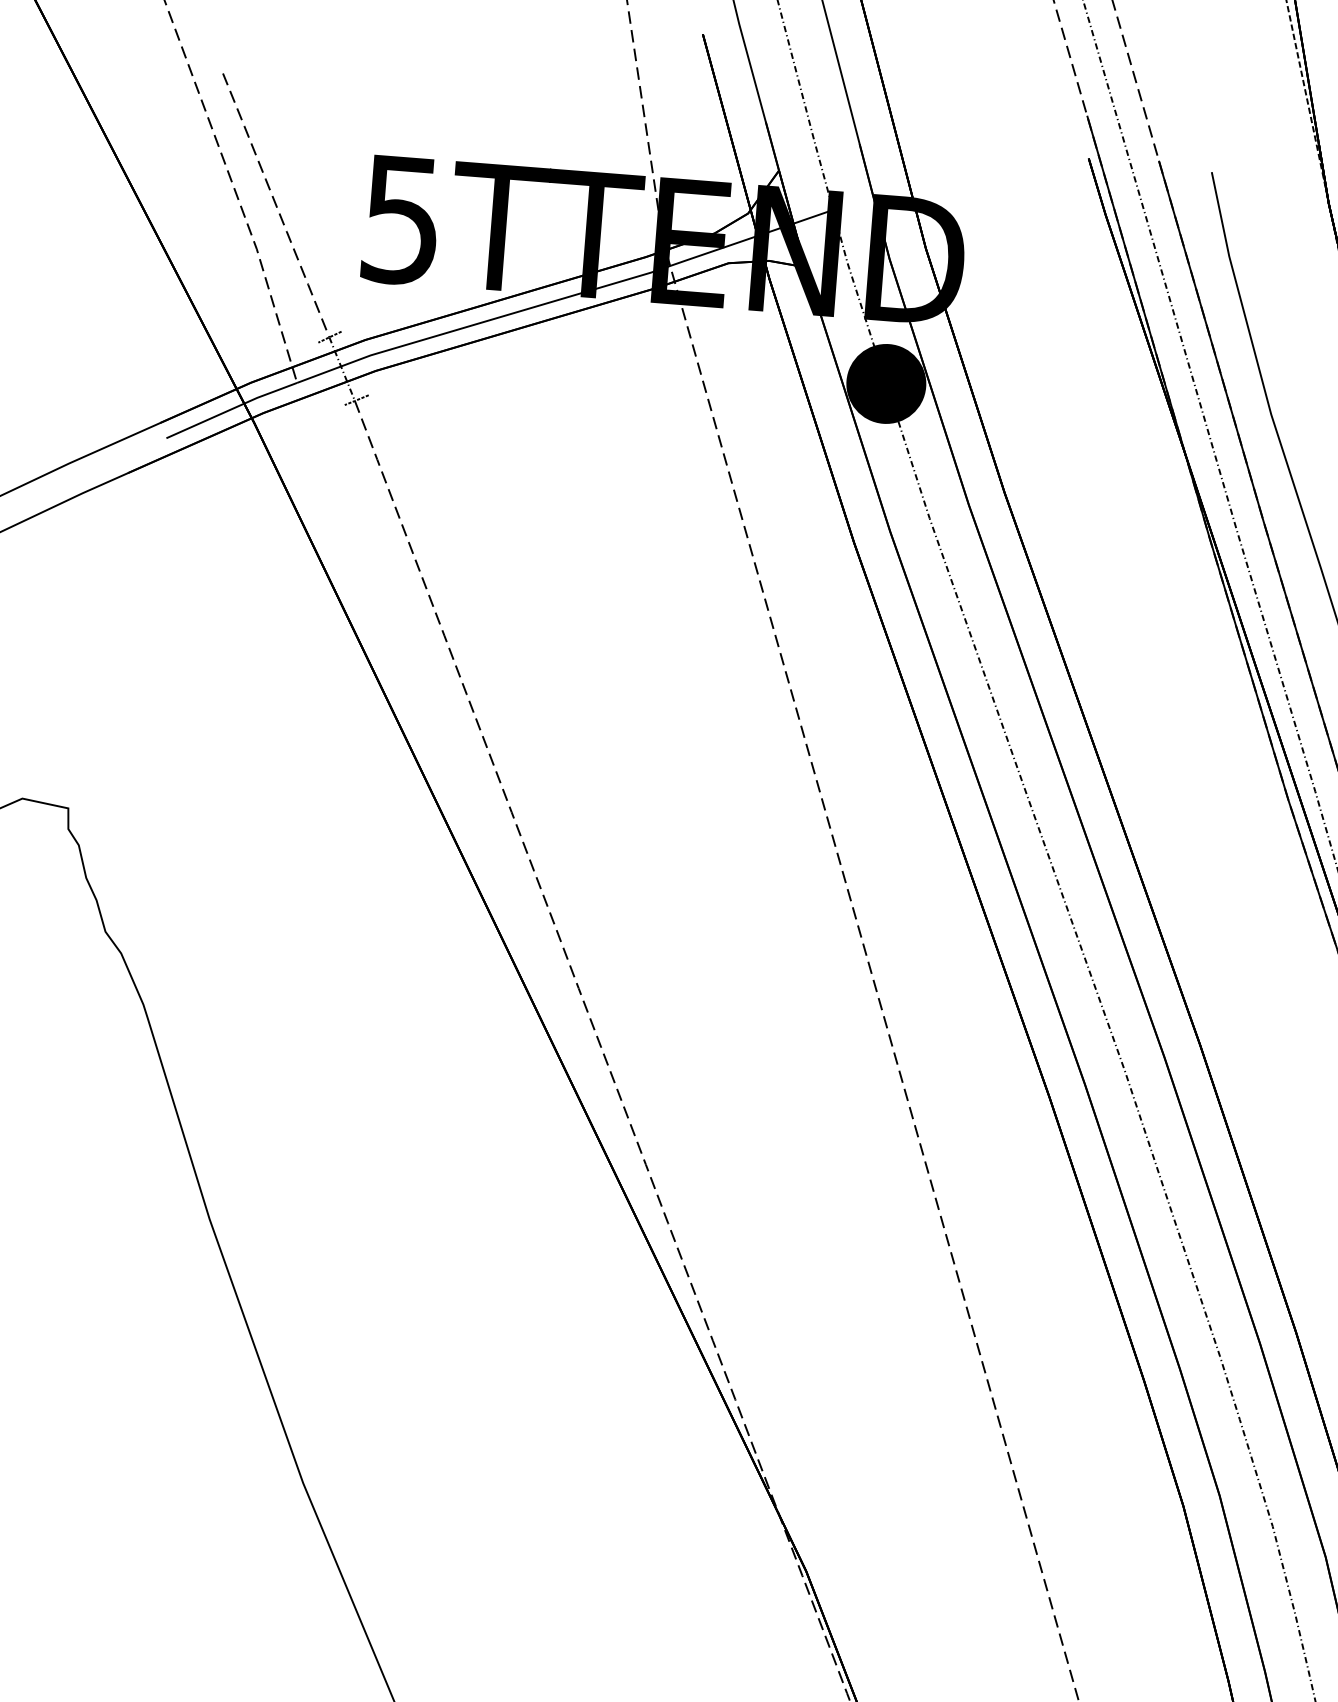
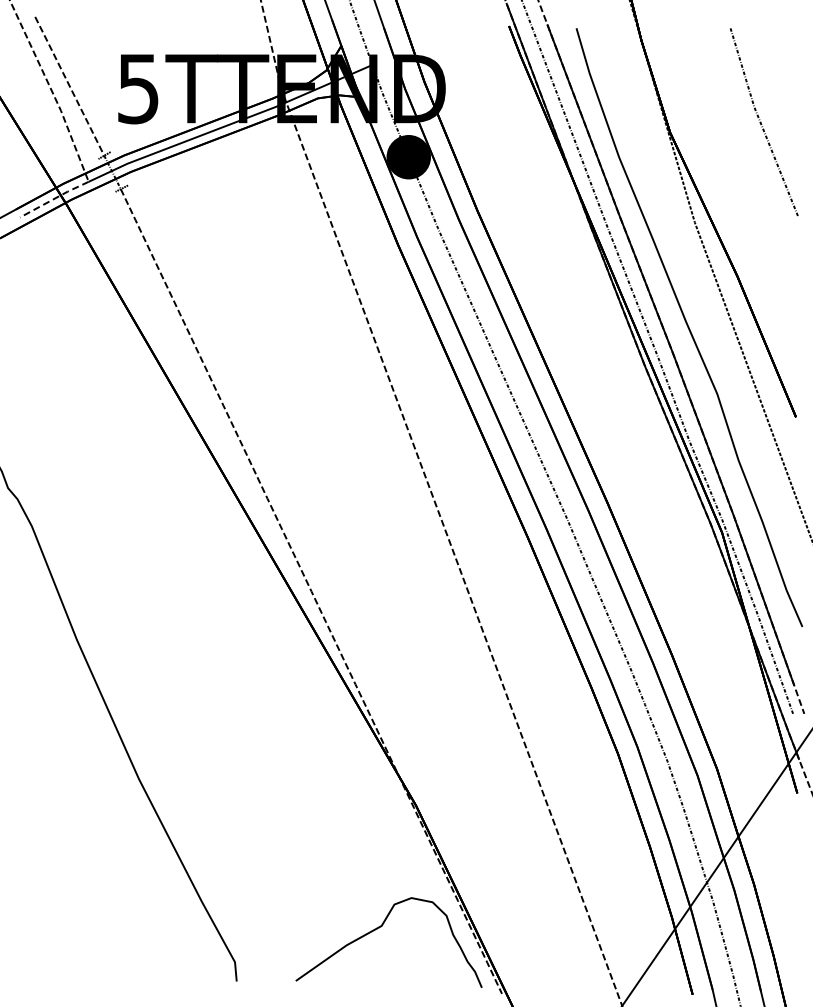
line: (233, 408) -> (55, 198), solid -> dashed

